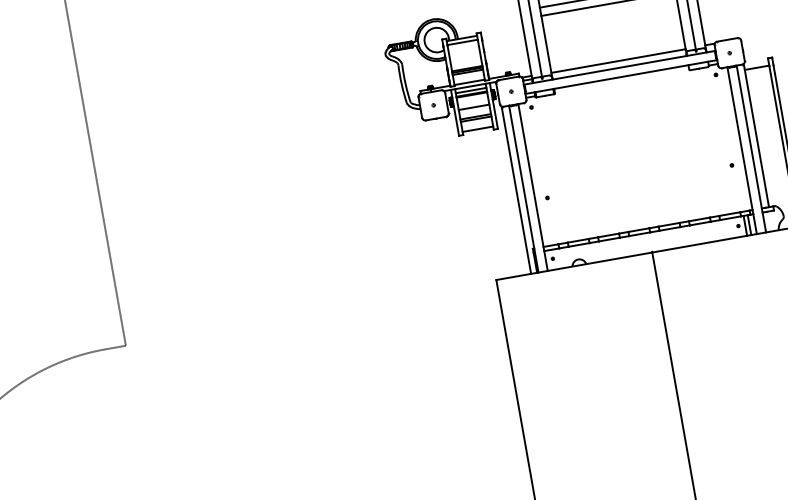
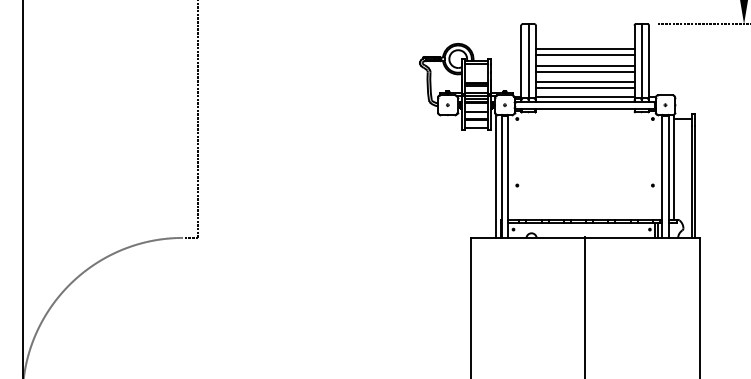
line: (610, 18) -> (584, 65), added
line: (611, 26) -> (584, 71), added
line: (614, 41) -> (584, 82), added
line: (615, 49) -> (584, 88), added

